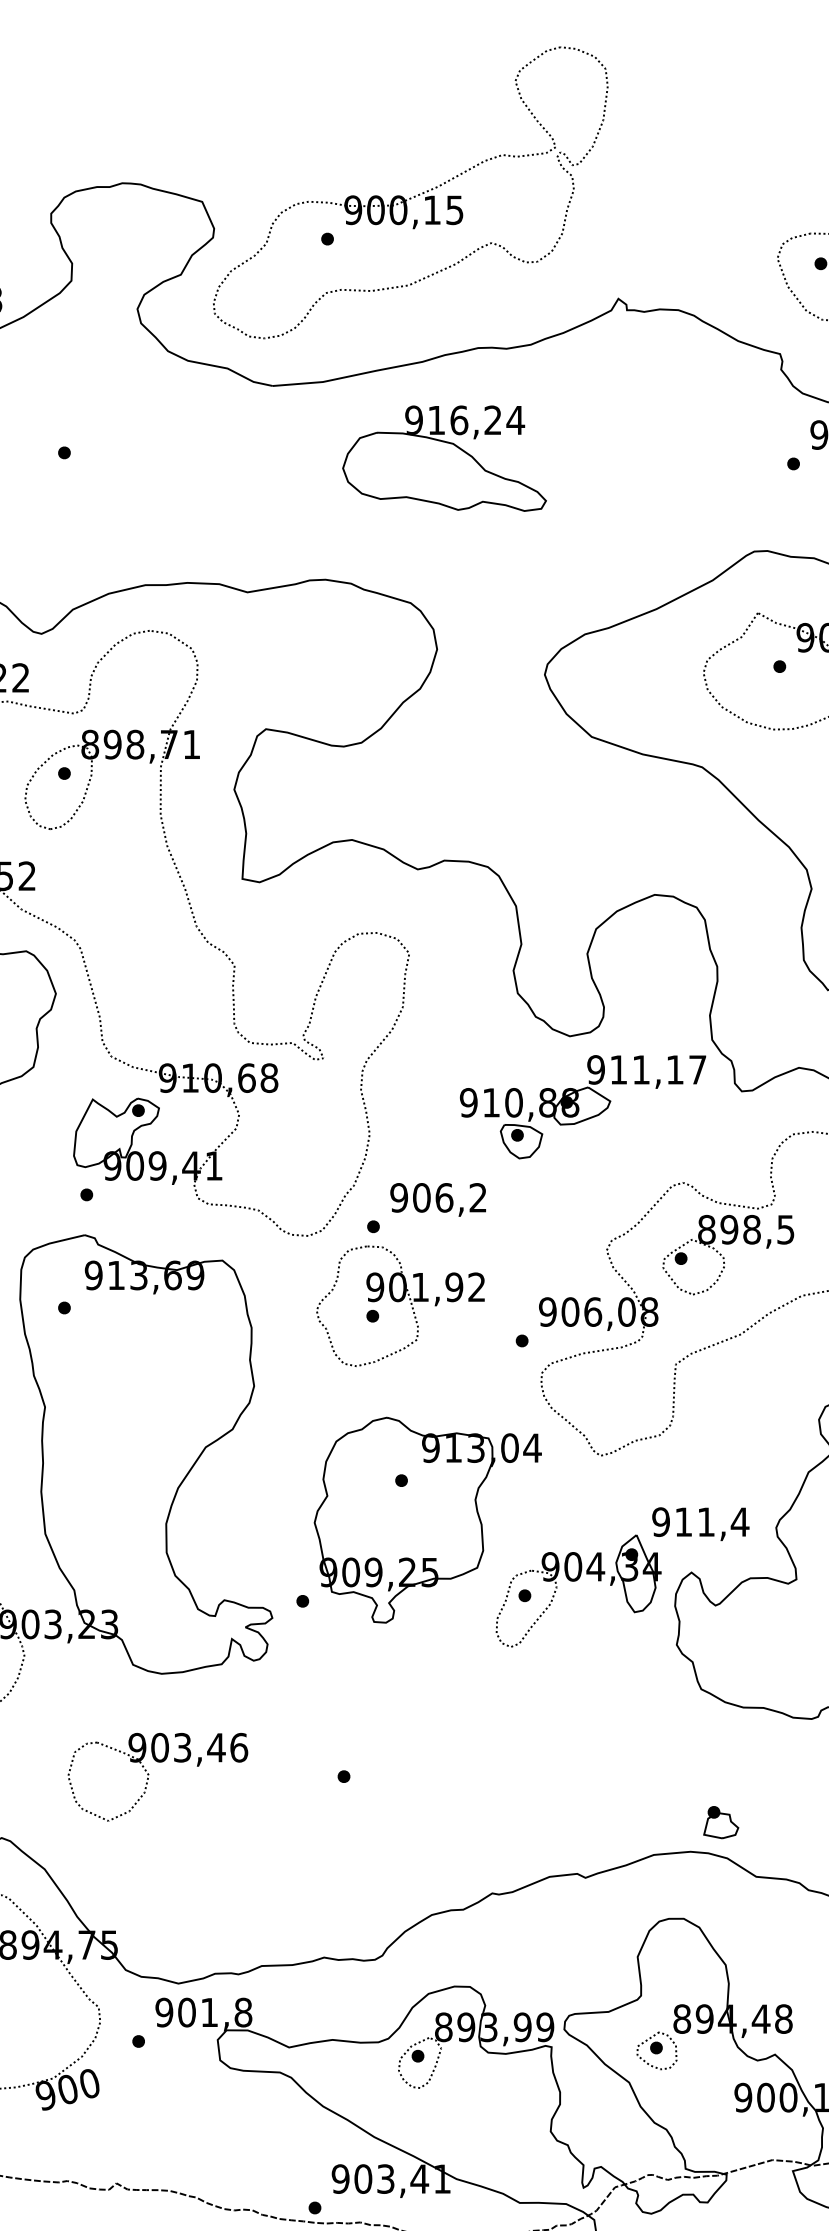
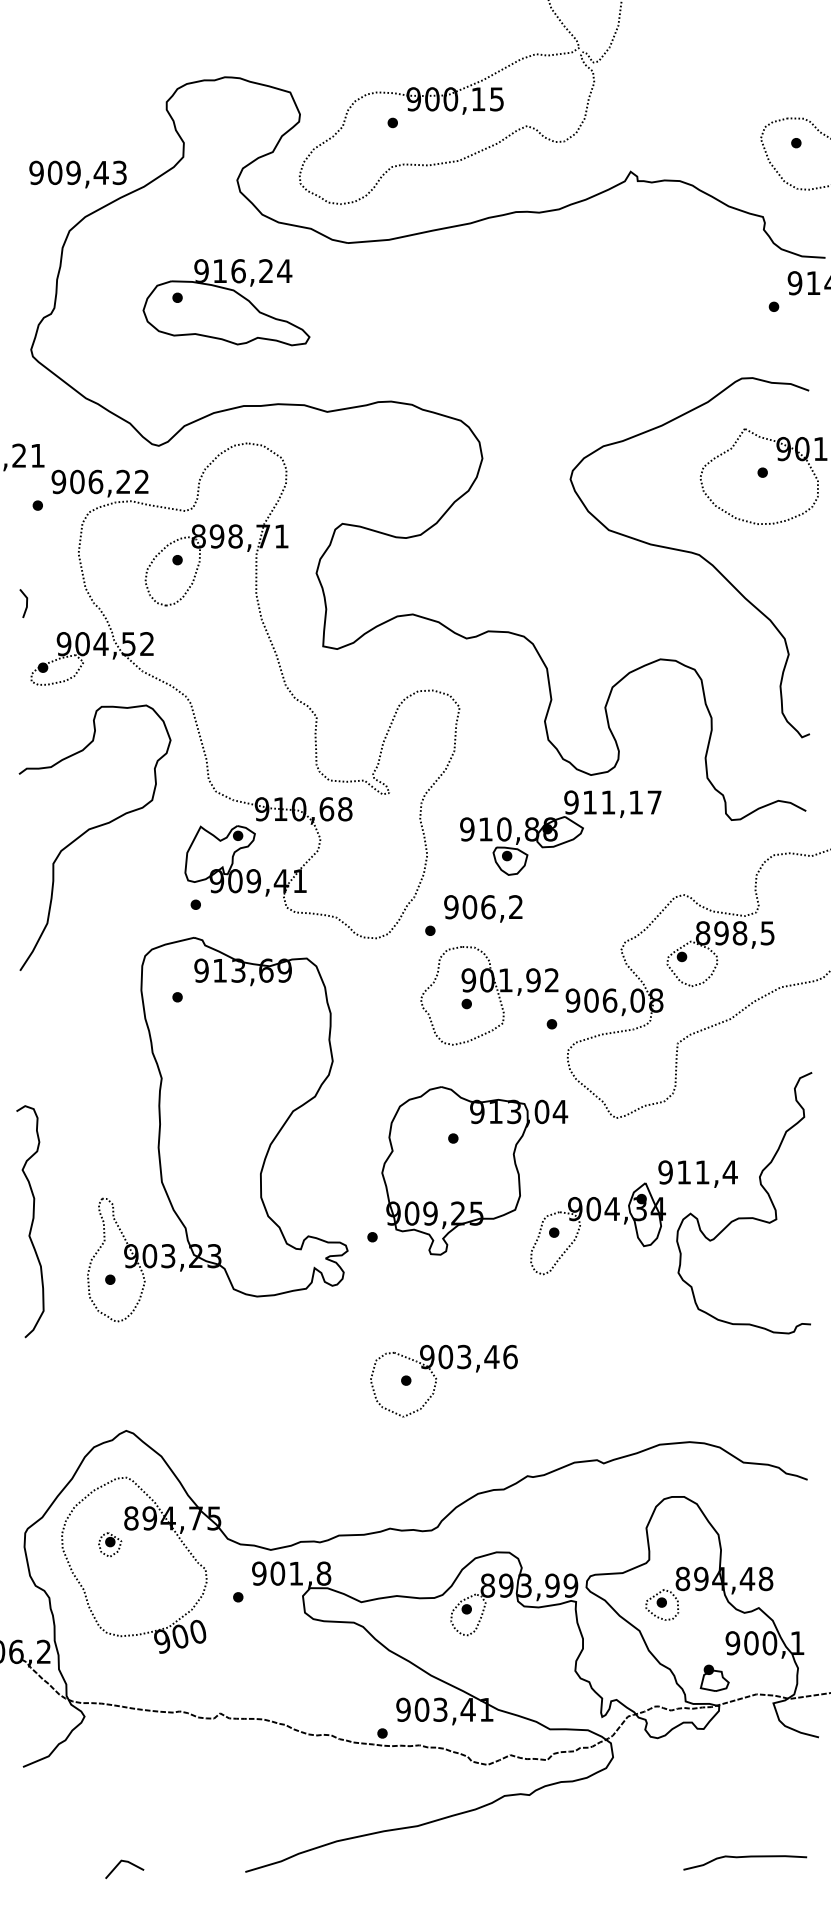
part: (444, 458) -> (226, 302), moved
part: (582, 1106) -> (560, 832), moved
part: (400, 1305) -> (489, 995), moved
part: (149, 1774) -> (437, 1378), moved
part: (720, 1821) -> (714, 1677), moved

